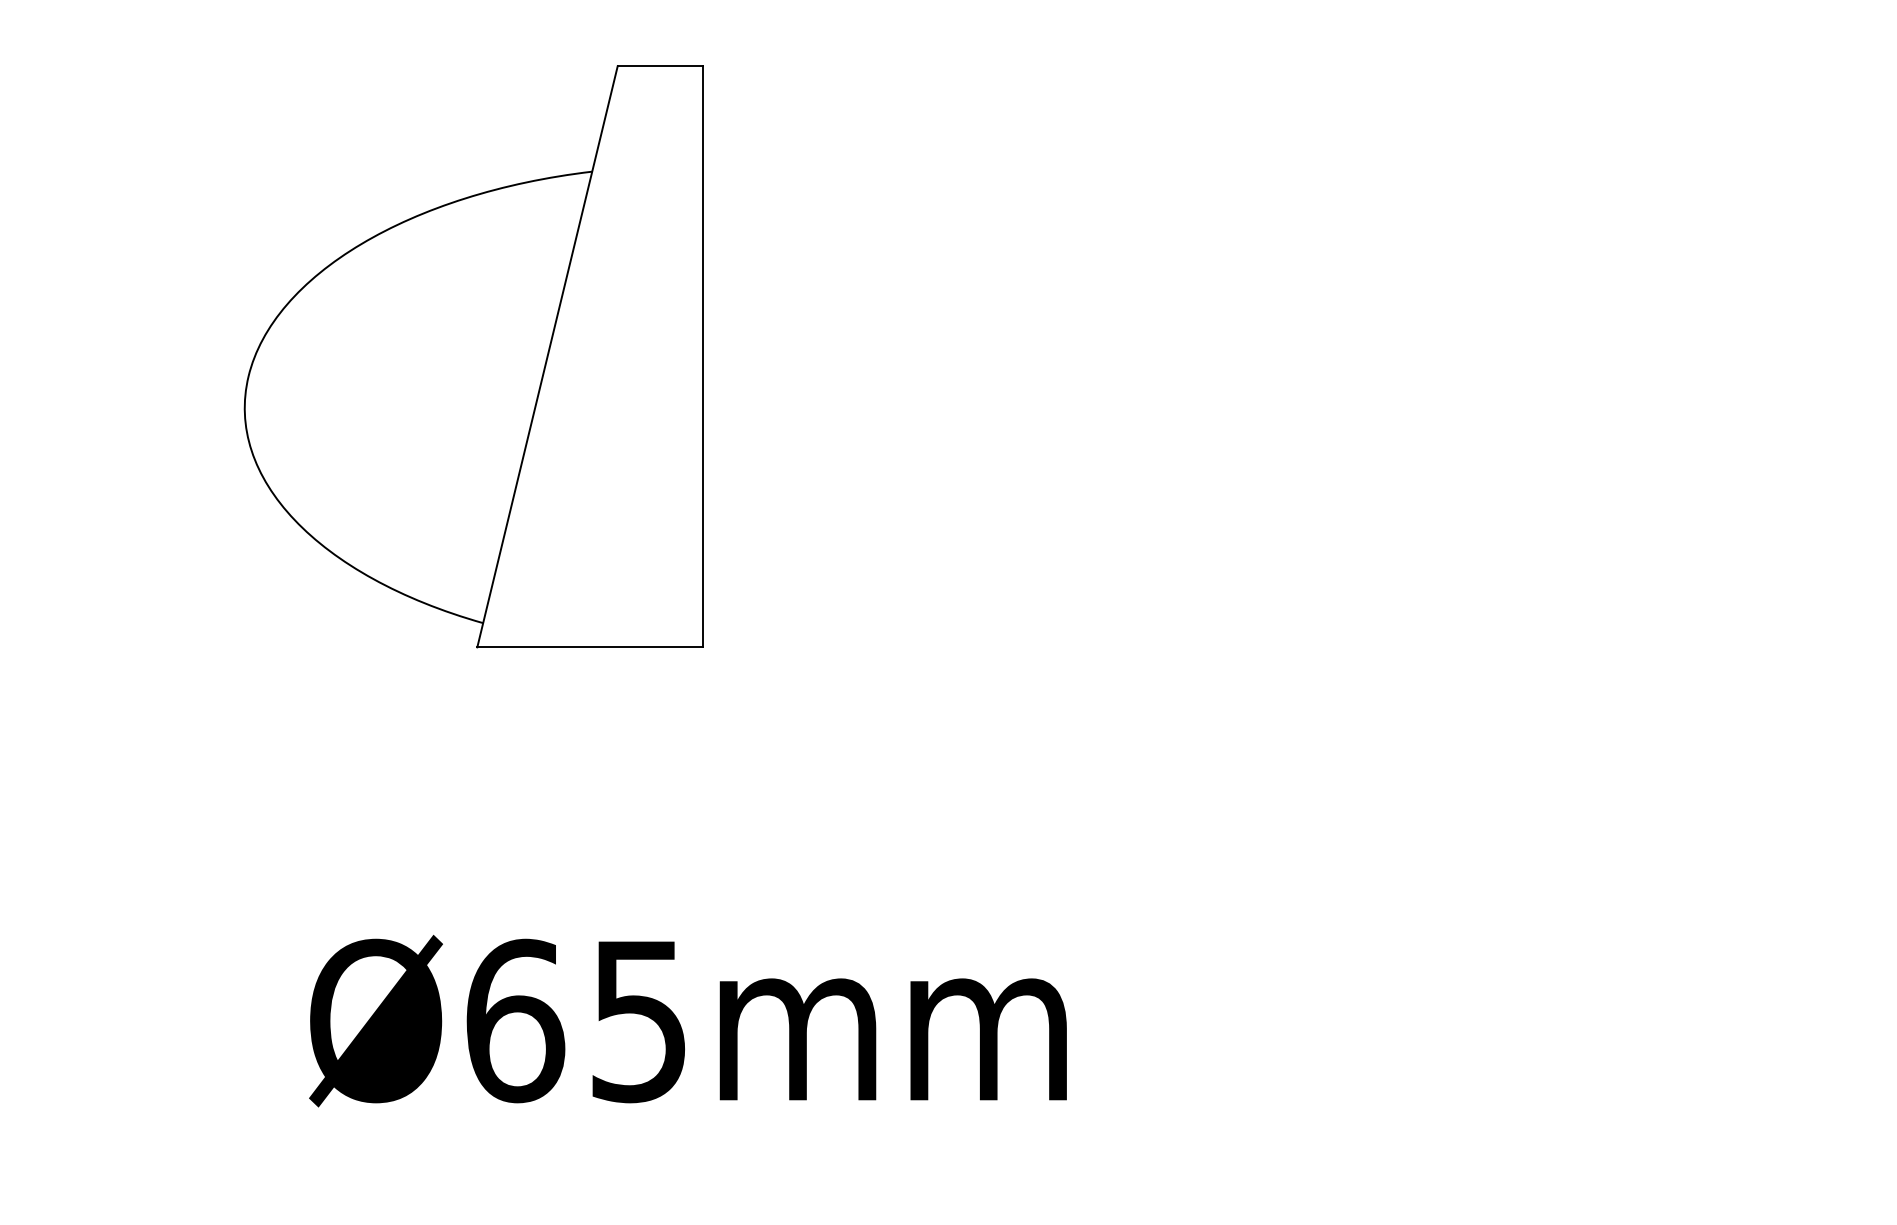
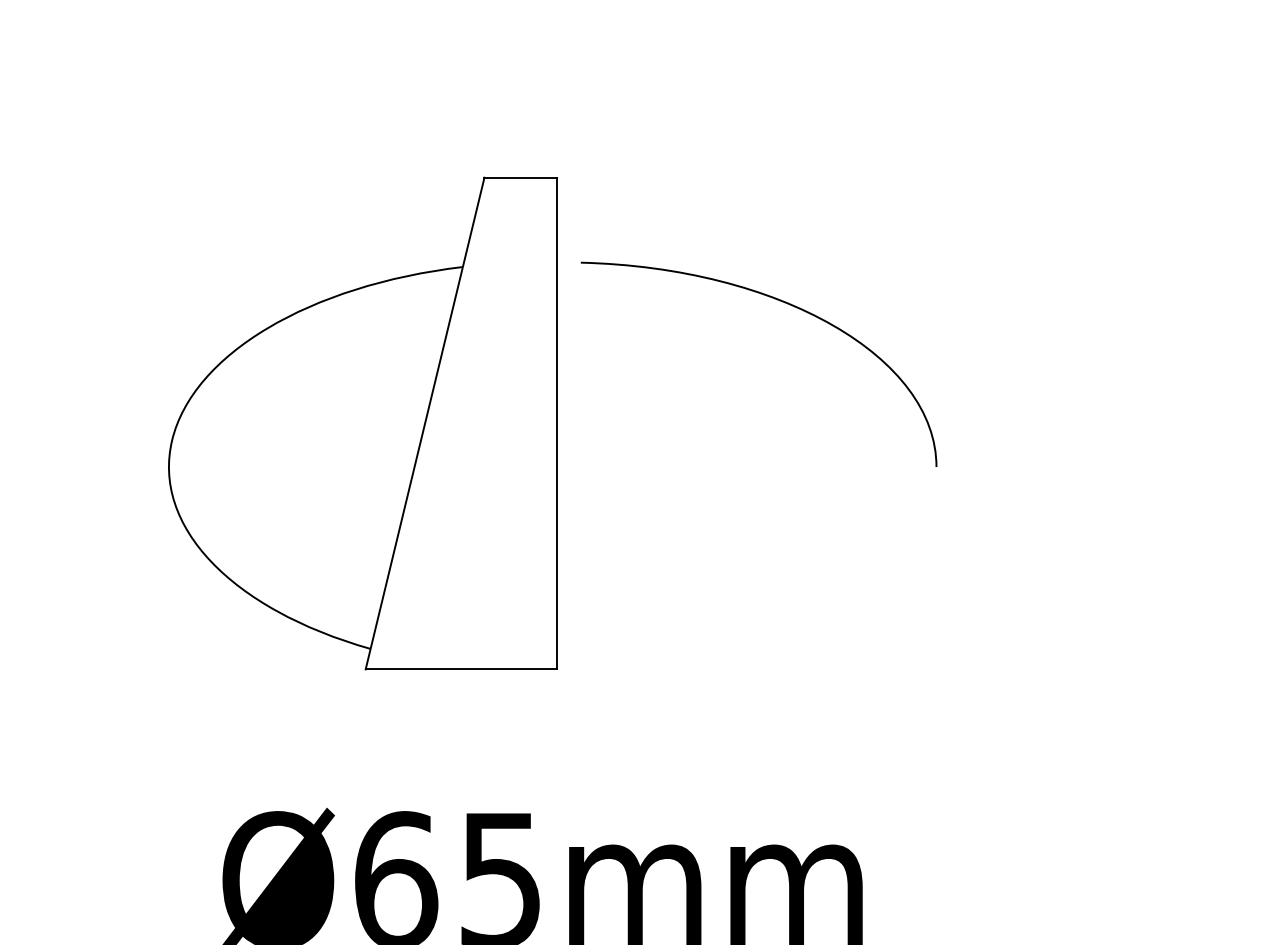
curve: (974, 338) -> (784, 303), added
part: (473, 356) -> (362, 423), moved

